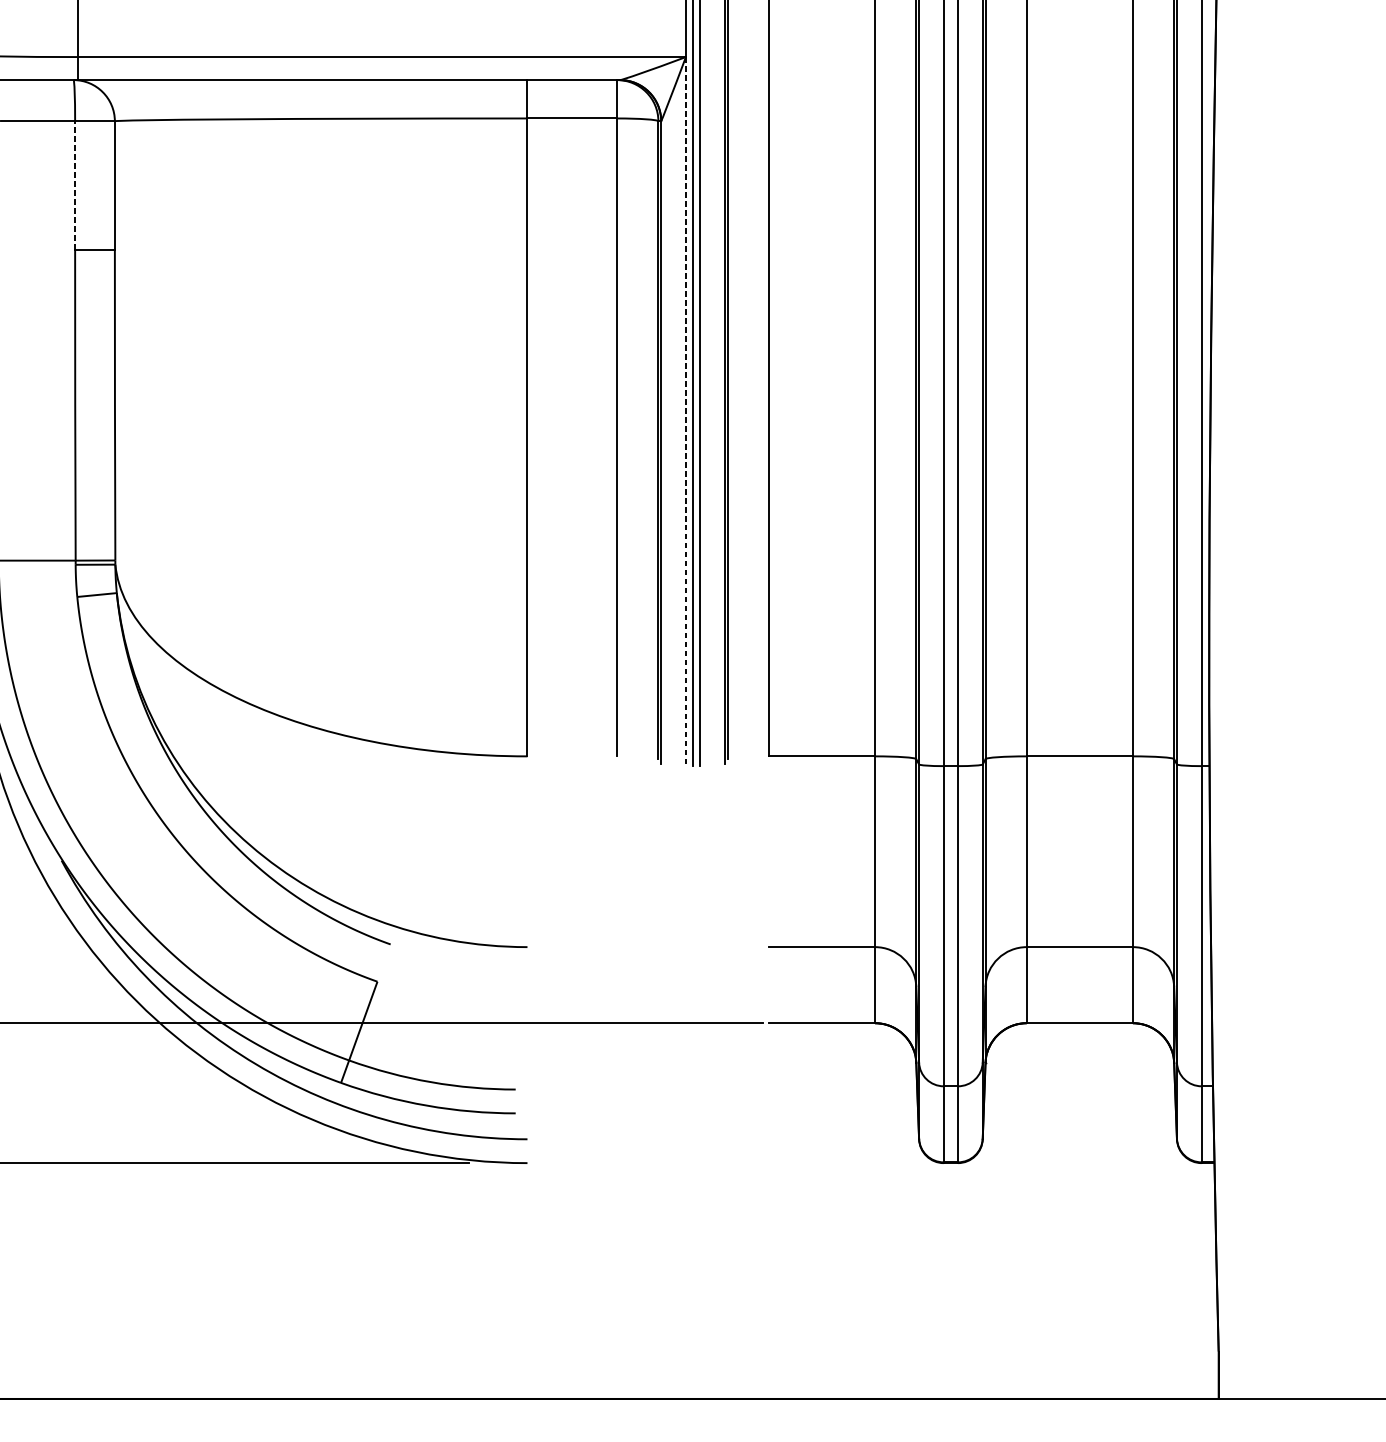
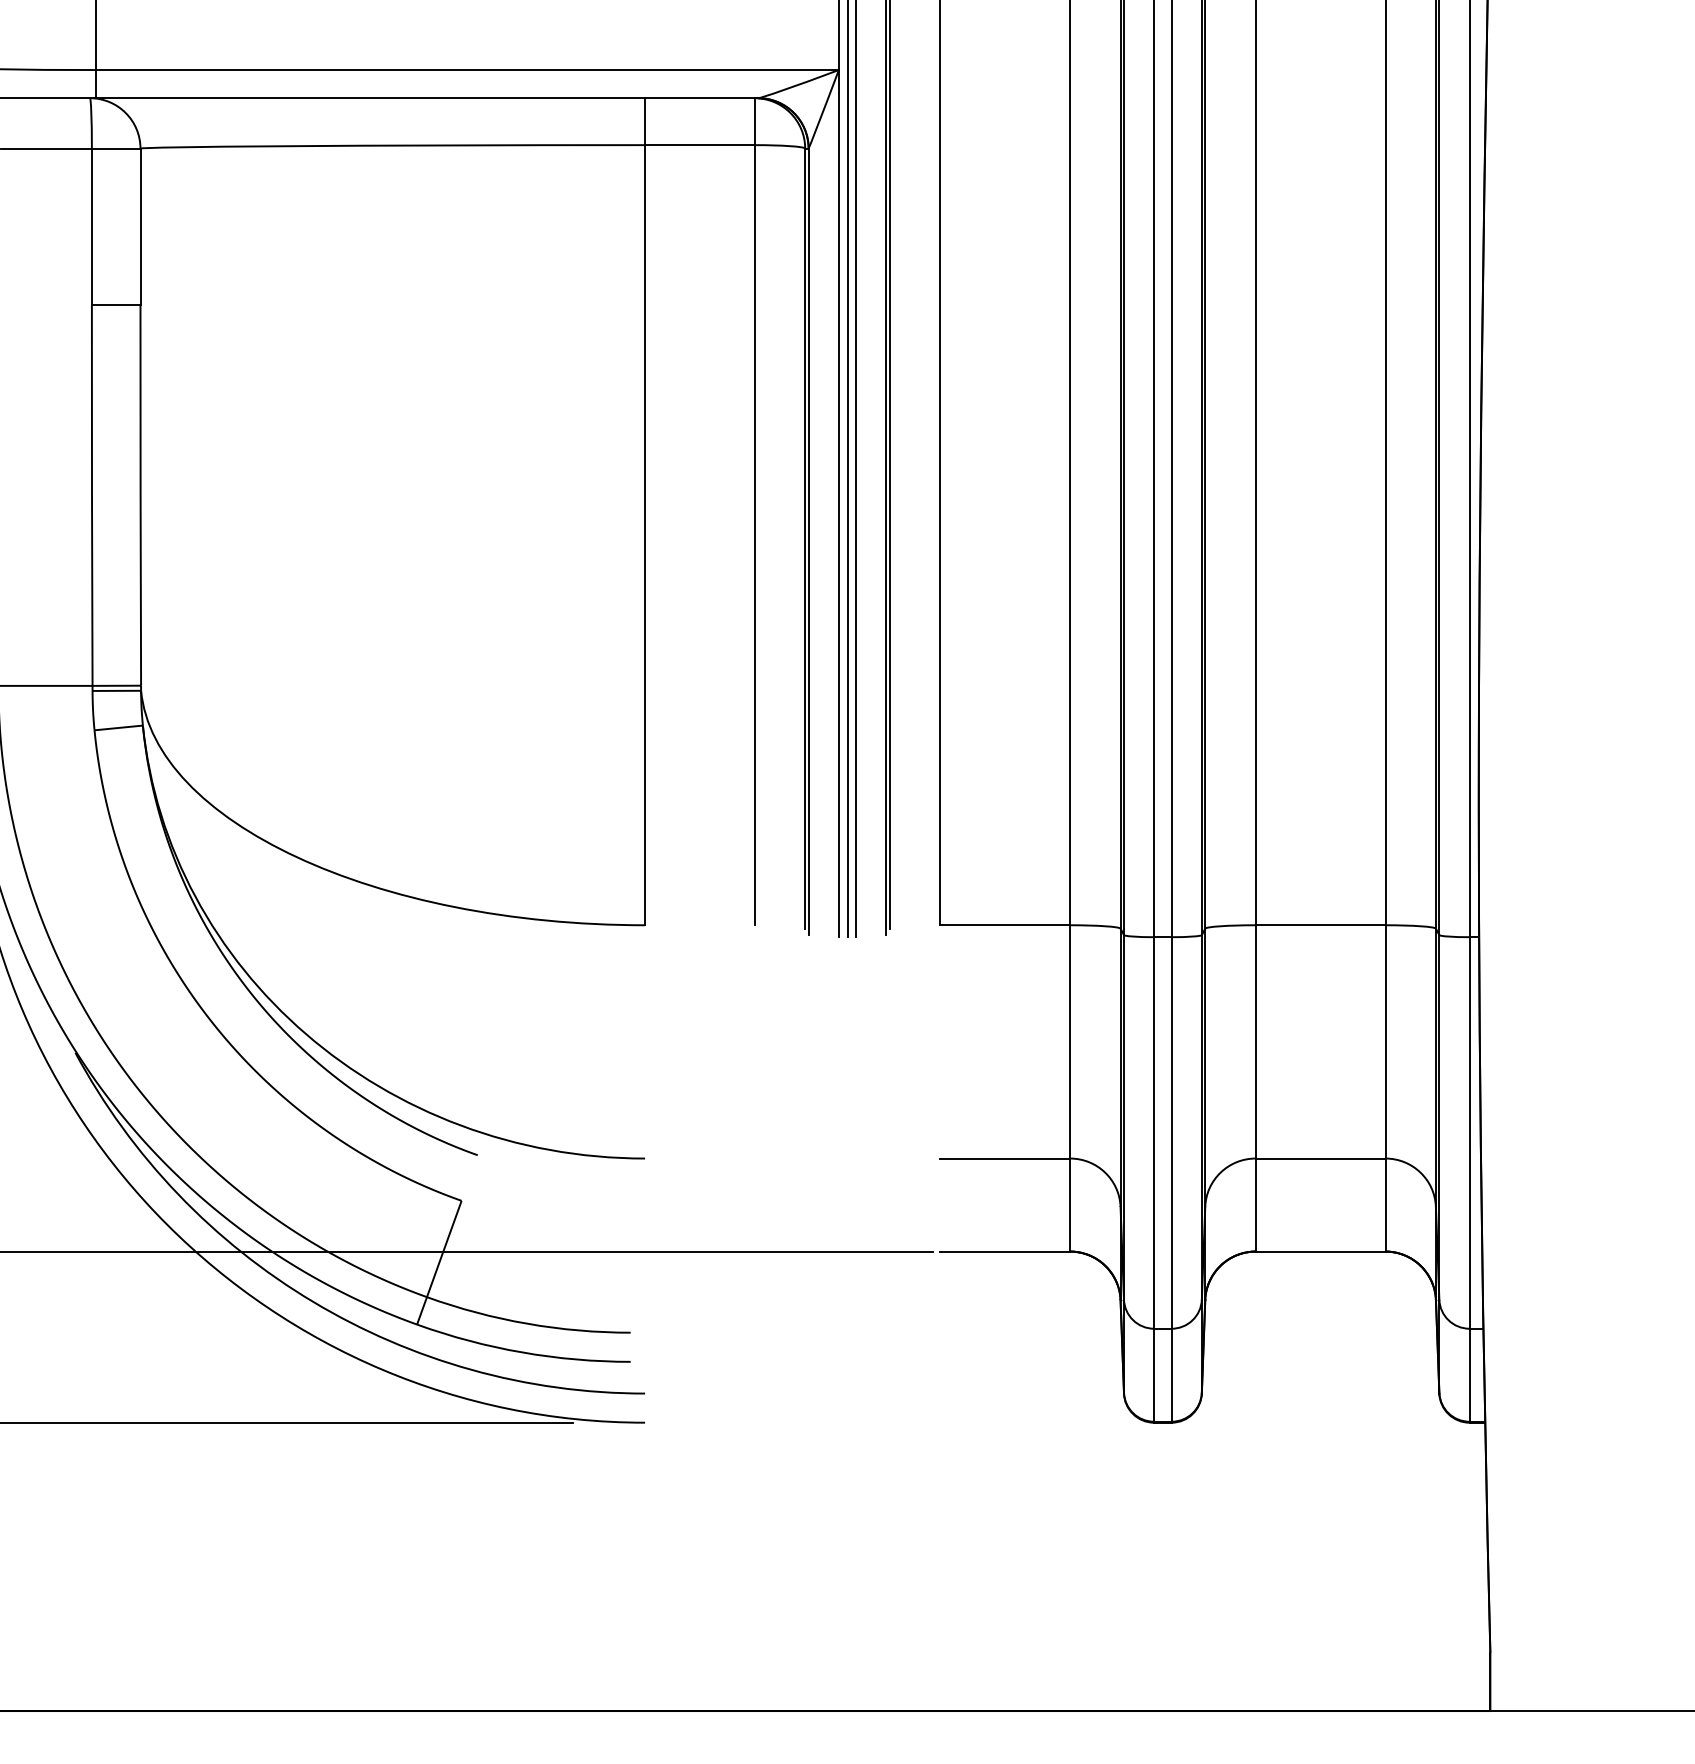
line: (74, 184) -> (91, 226), dashed -> solid
line: (685, 411) -> (838, 503), dashed -> solid

